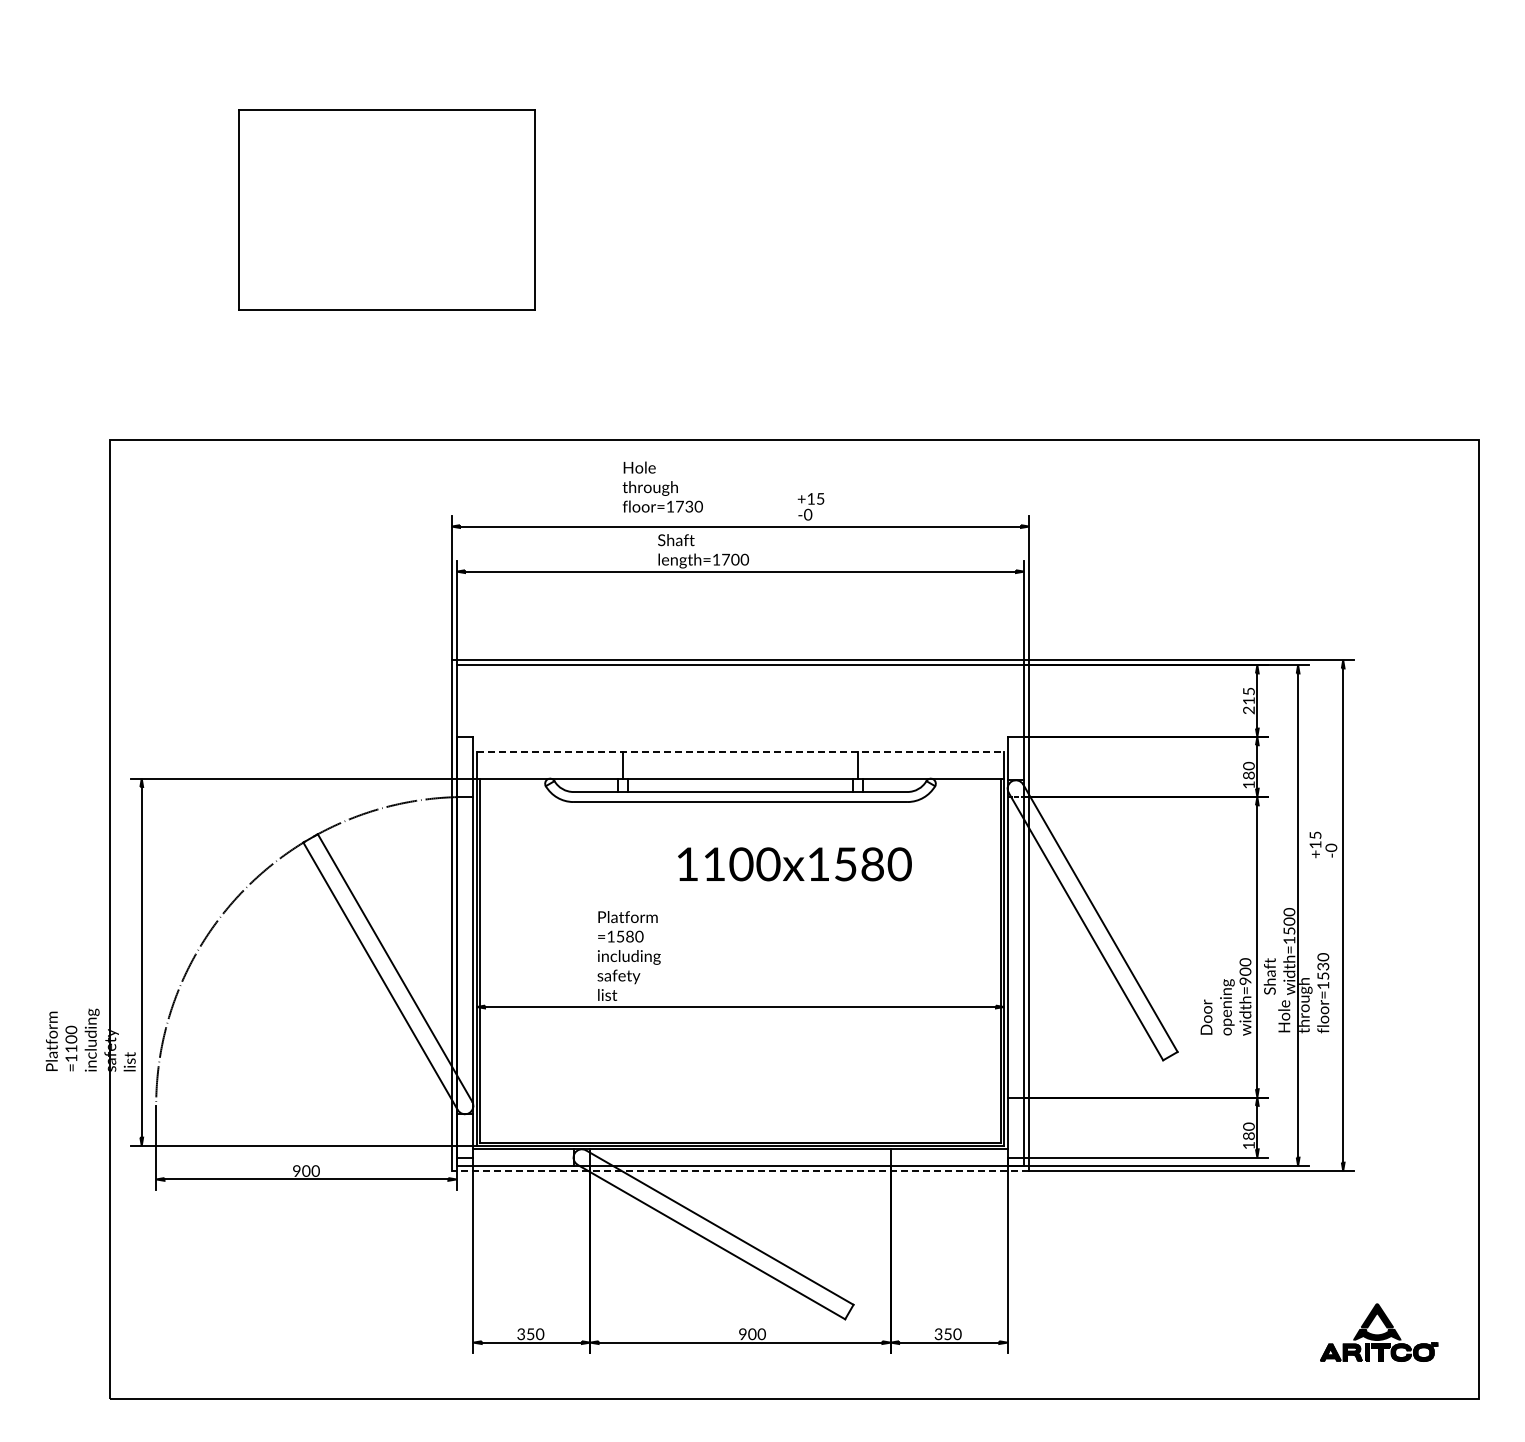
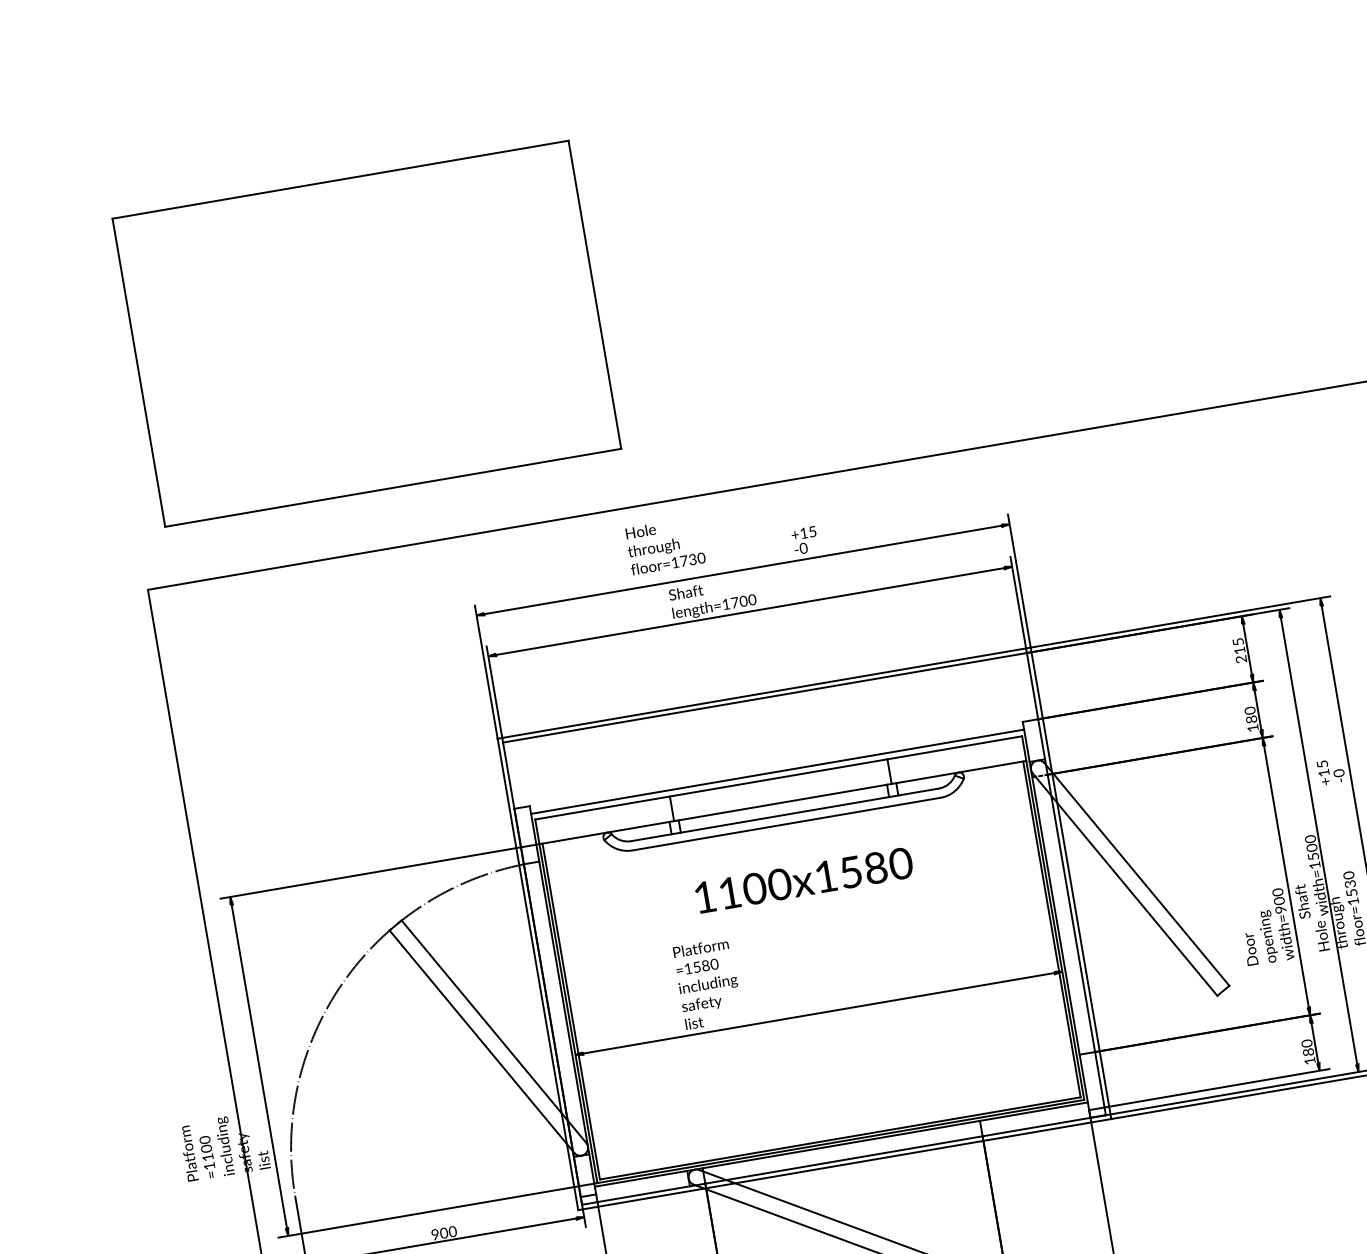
part: (386, 209) -> (366, 333), size x1.67
line: (740, 745) -> (777, 771), added
line: (740, 751) -> (778, 777), dashed -> solid
text: (794, 864) -> (803, 880), moved
line: (740, 1170) -> (844, 1164), dashed -> solid

